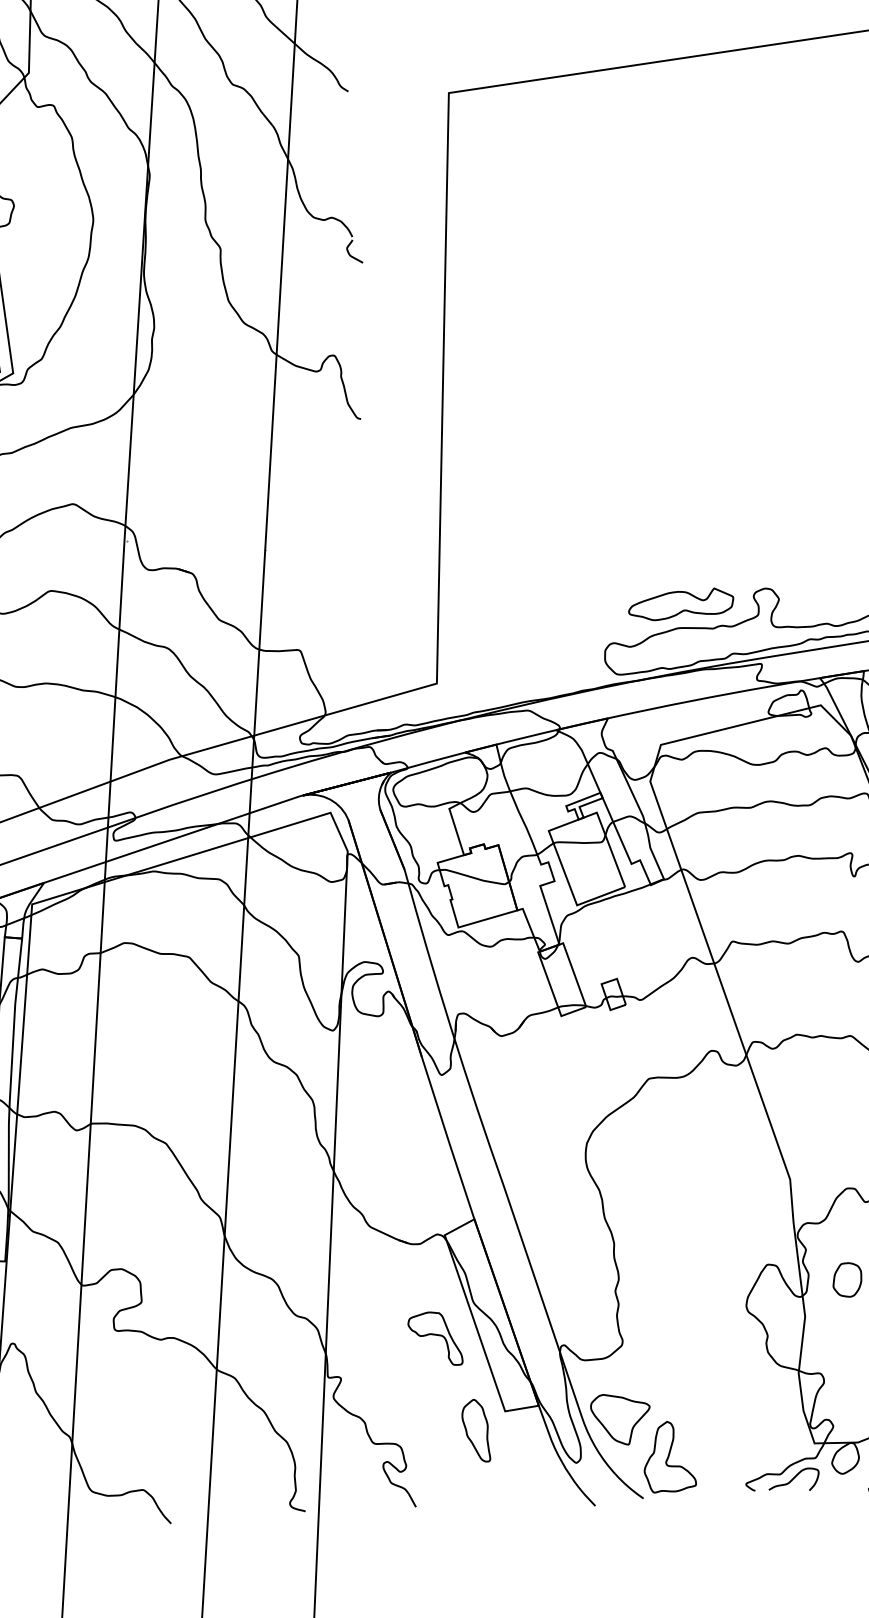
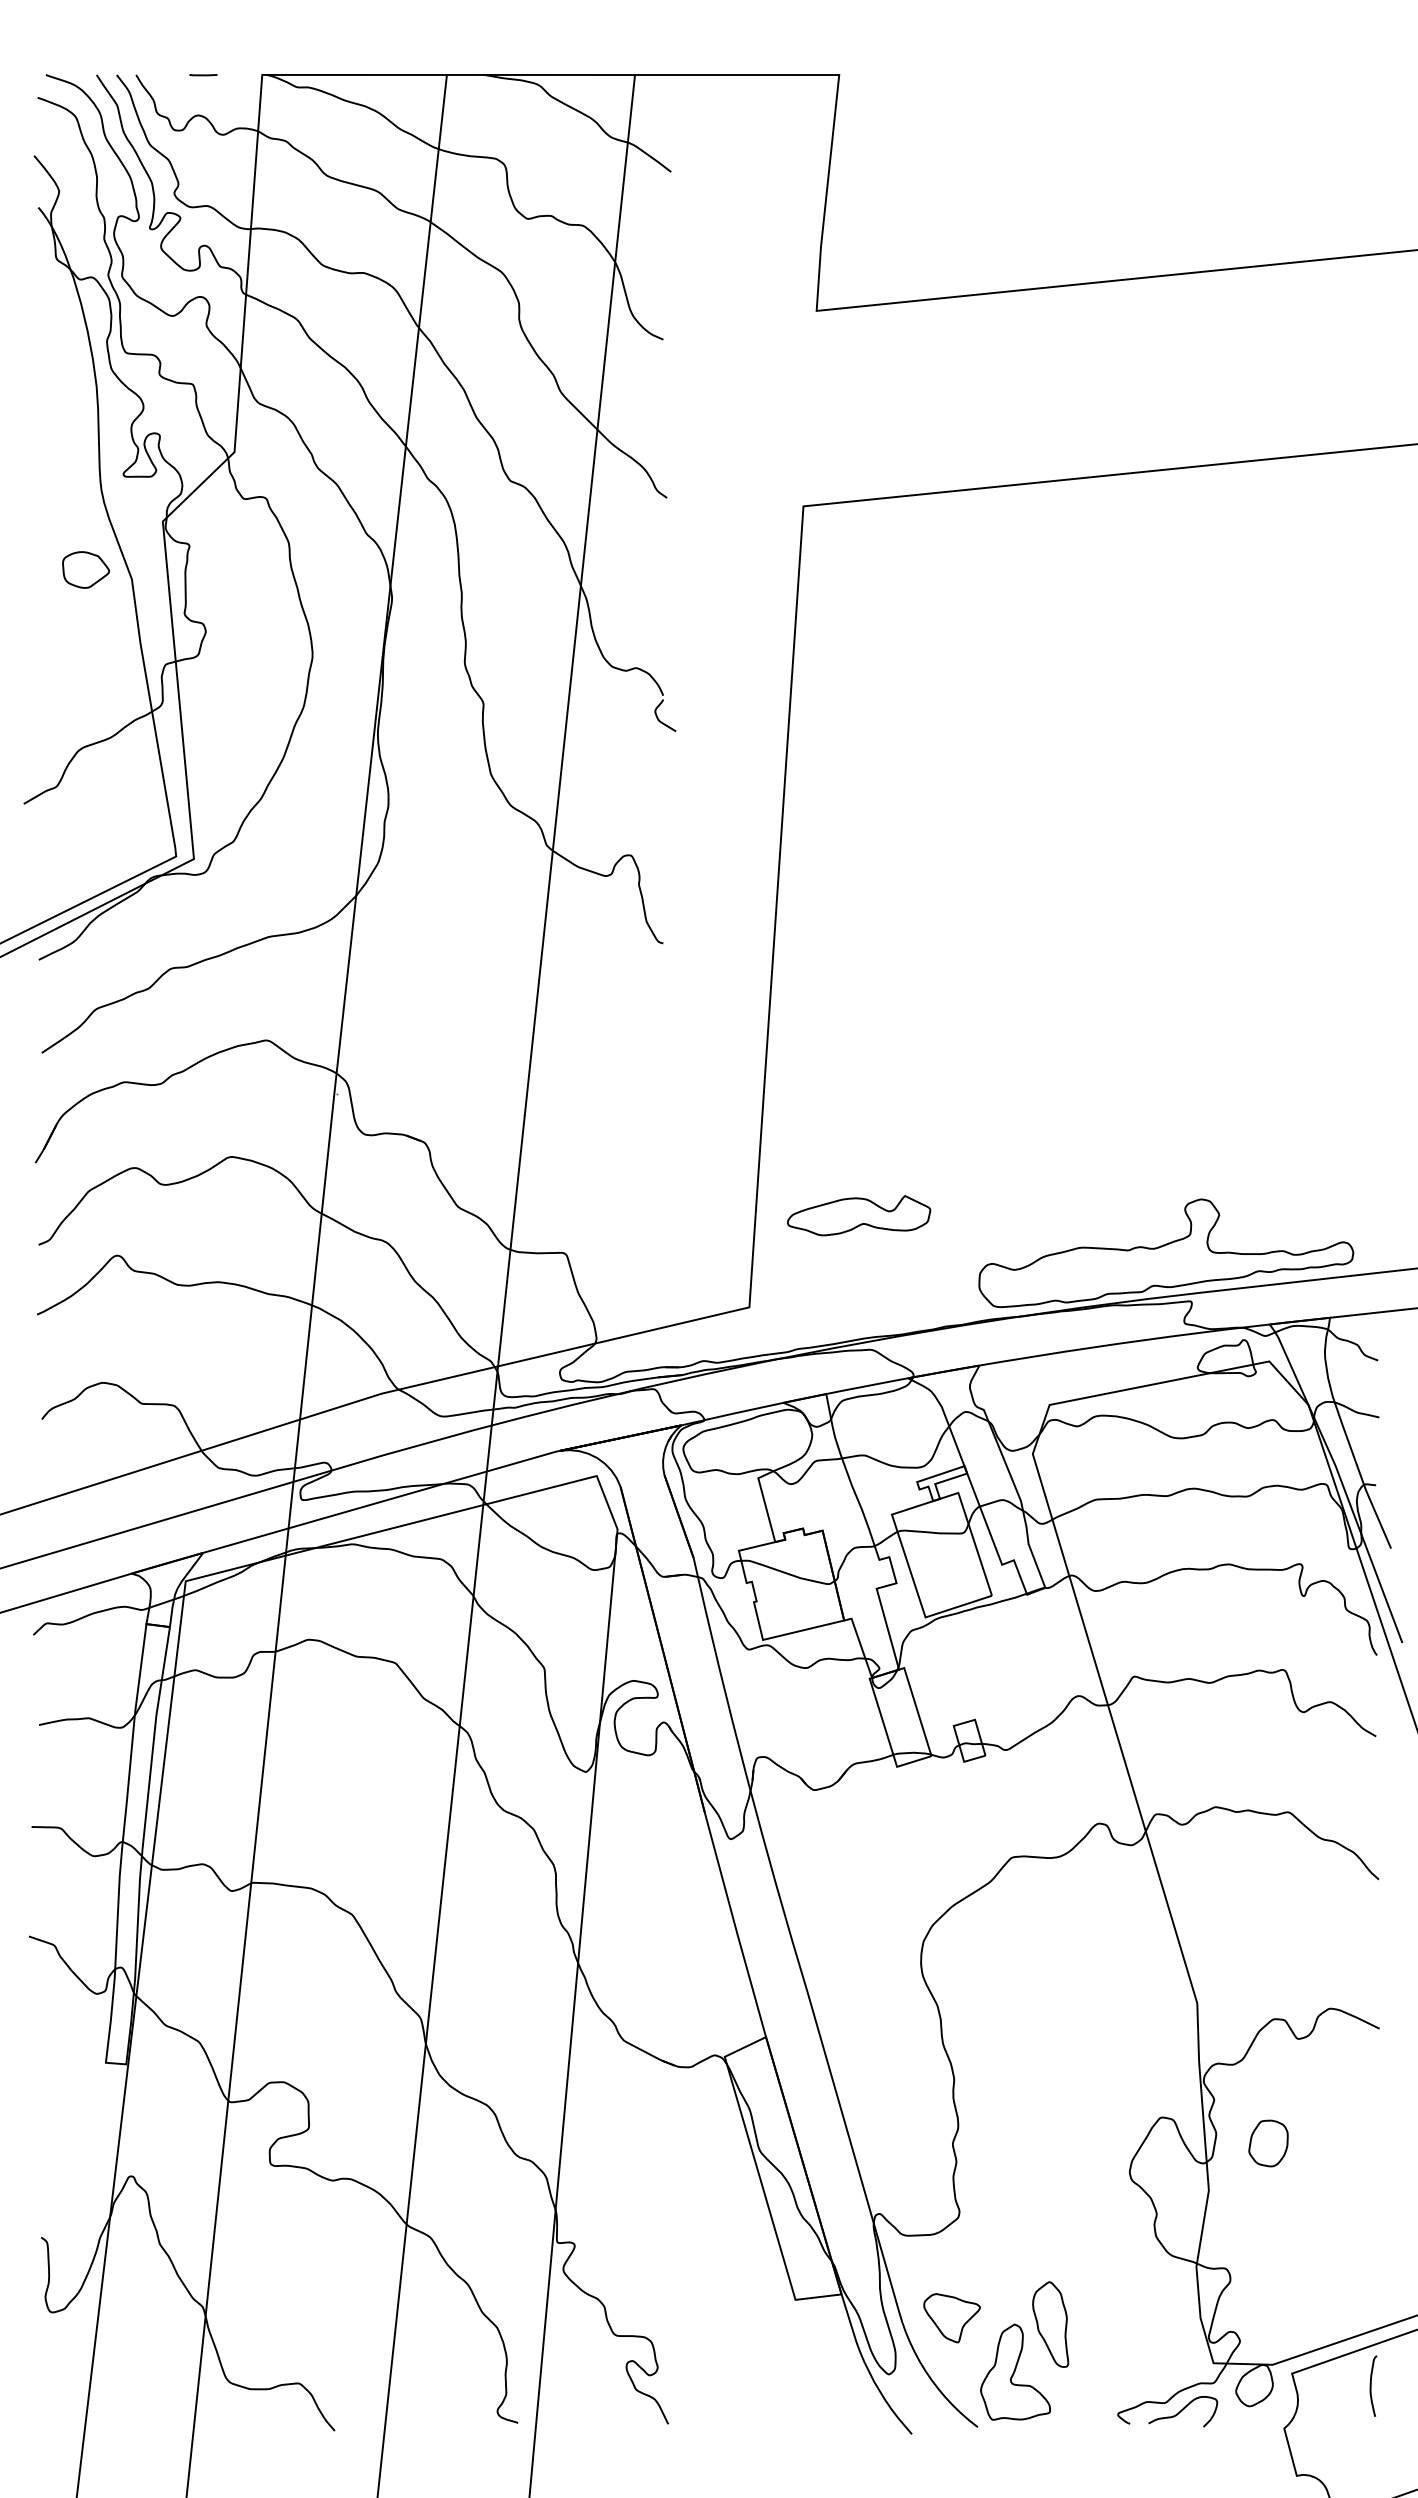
part: (681, 604) -> (859, 1215), moved
part: (434, 1338) -> (704, 2196), removed
part: (620, 1418) -> (951, 2317), size x0.7
part: (475, 1430) -> (1050, 2324), moved

